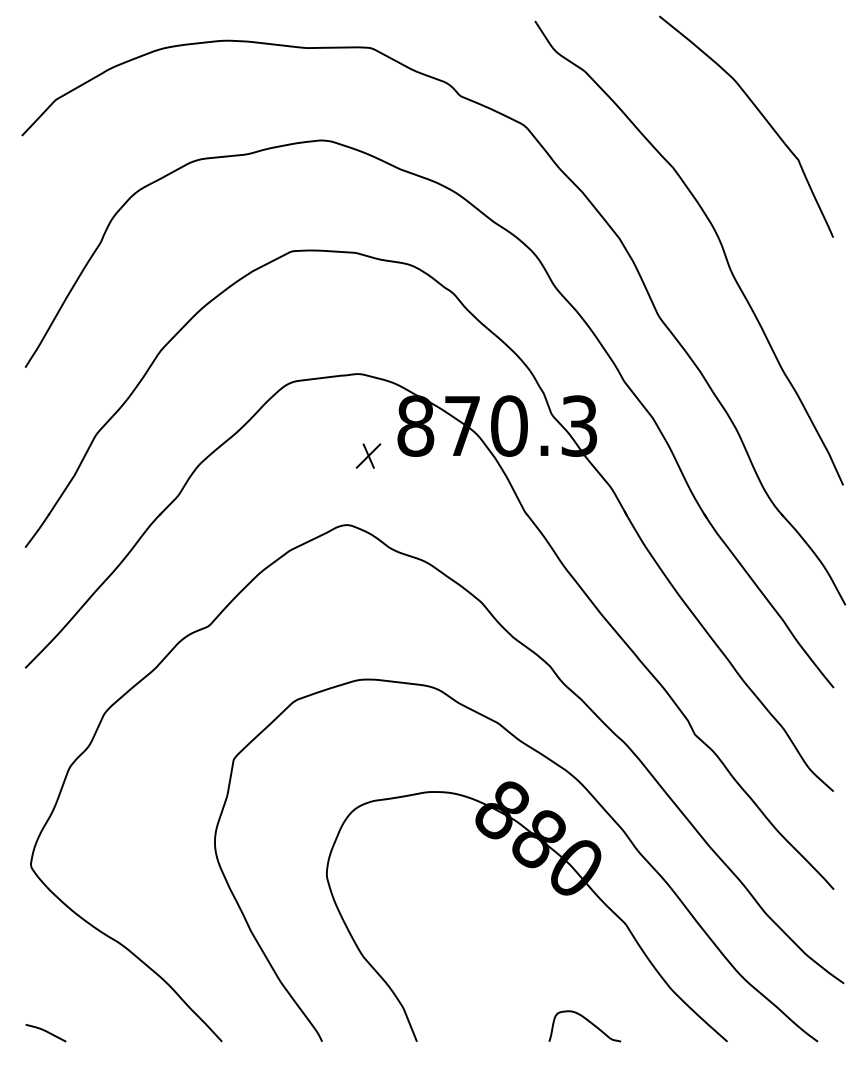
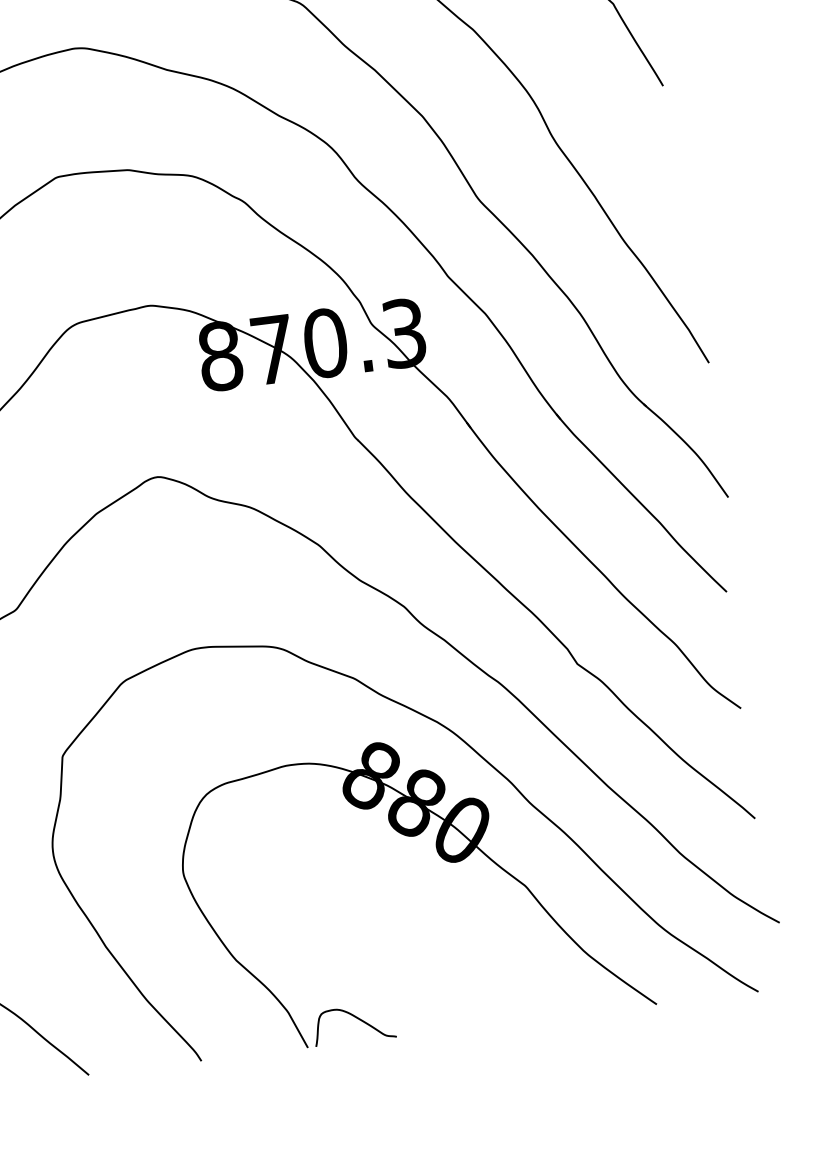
part: (368, 455) -> (171, 395), removed
curve: (587, 1021) -> (356, 1018), moved

